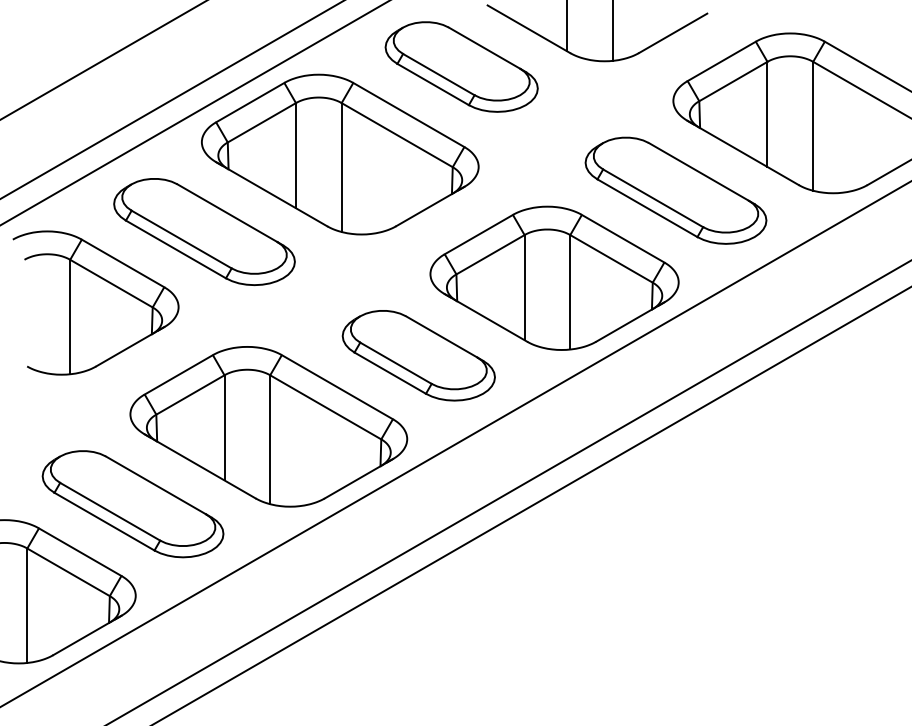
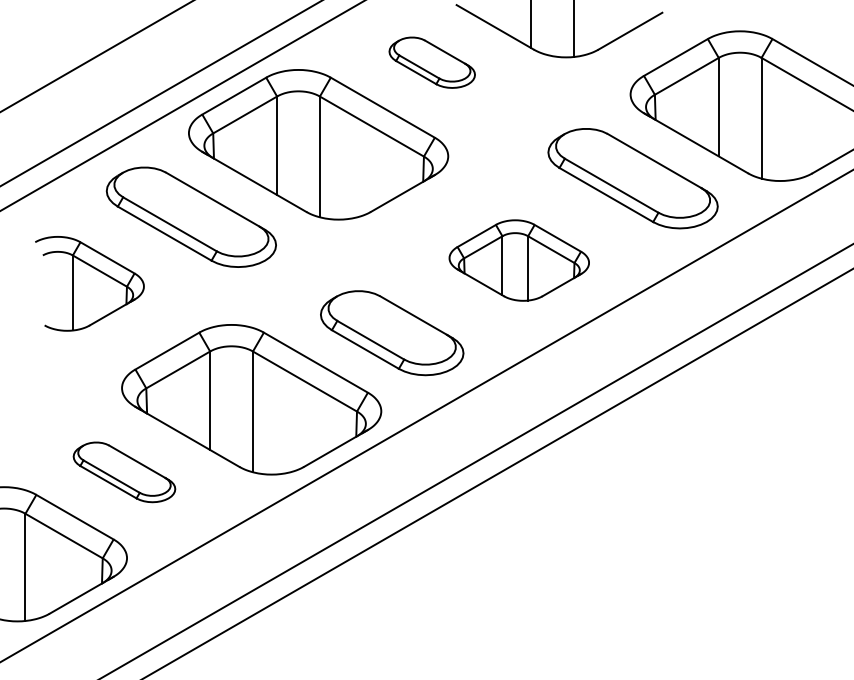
part: (461, 66) -> (432, 62), size x0.6
part: (554, 277) -> (519, 259), size x0.6
part: (95, 302) -> (89, 283), size x0.7
part: (132, 504) -> (123, 472), size x0.6

